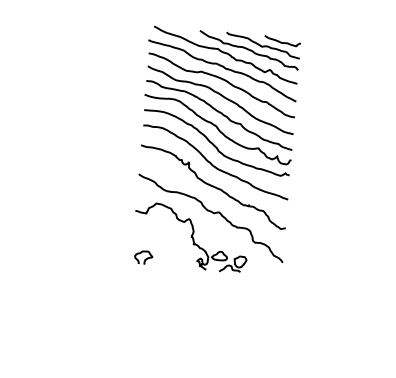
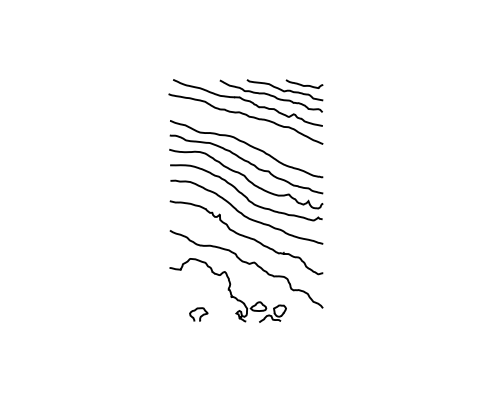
curve: (224, 81) -> (248, 129), removed
curve: (145, 258) -> (200, 315), moved

